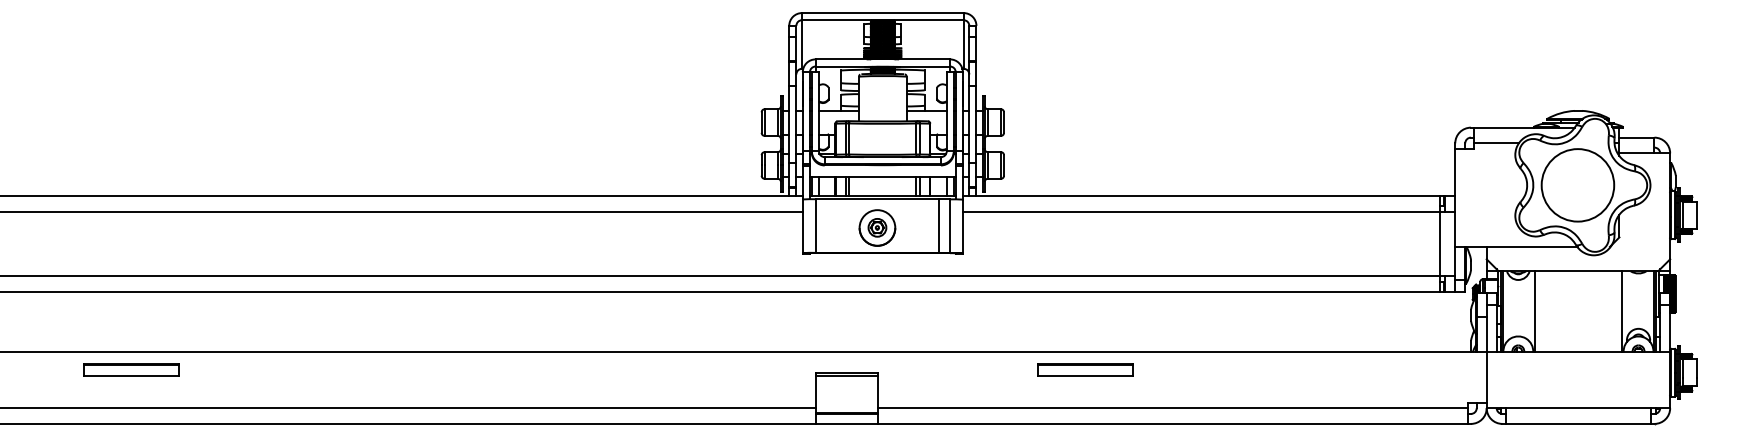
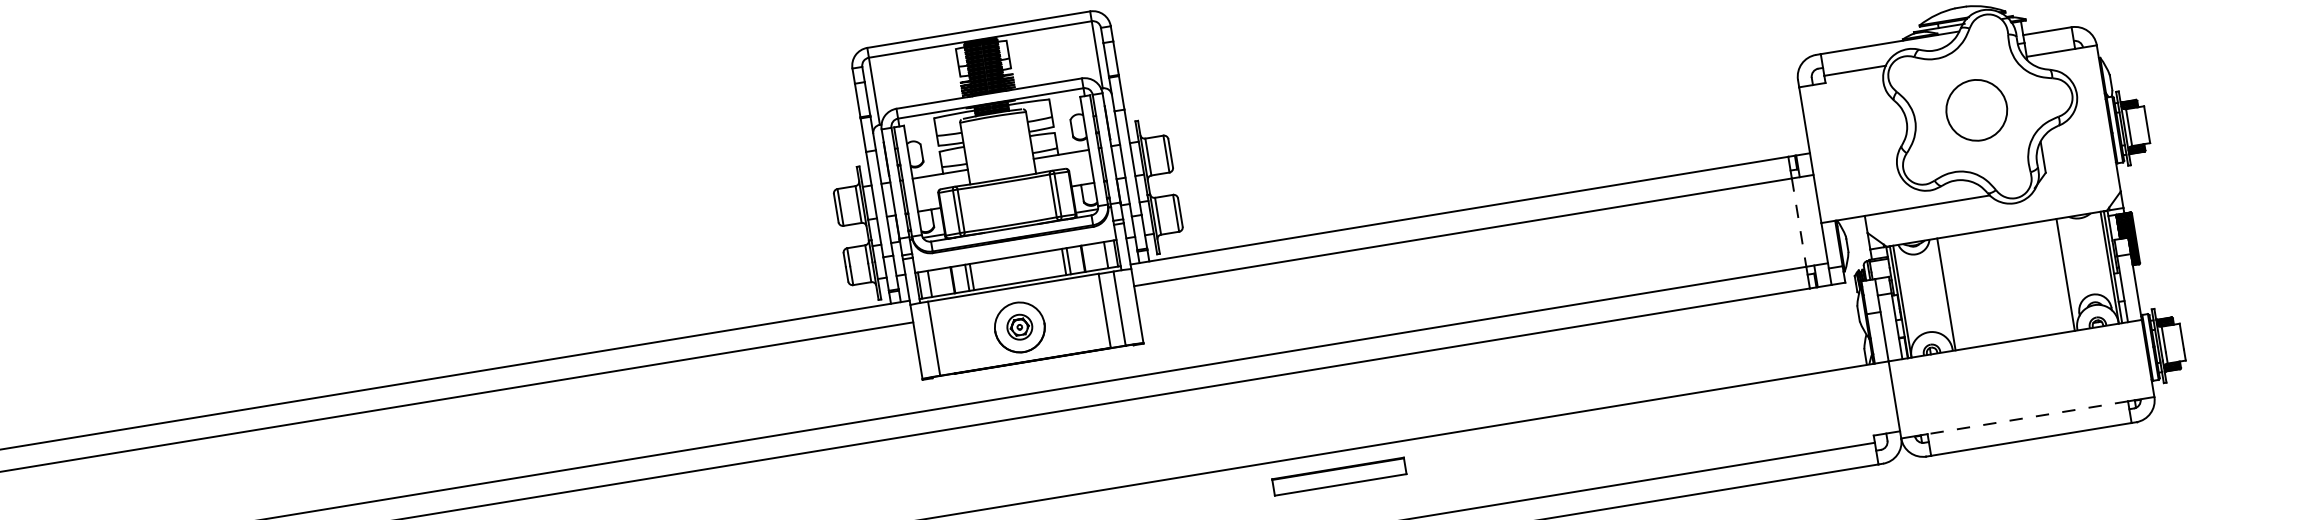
circle: (1577, 185) -> (1976, 110), size x0.6
line: (1439, 244) -> (1799, 223), solid -> dashed
line: (1578, 408) -> (2027, 418), solid -> dashed

